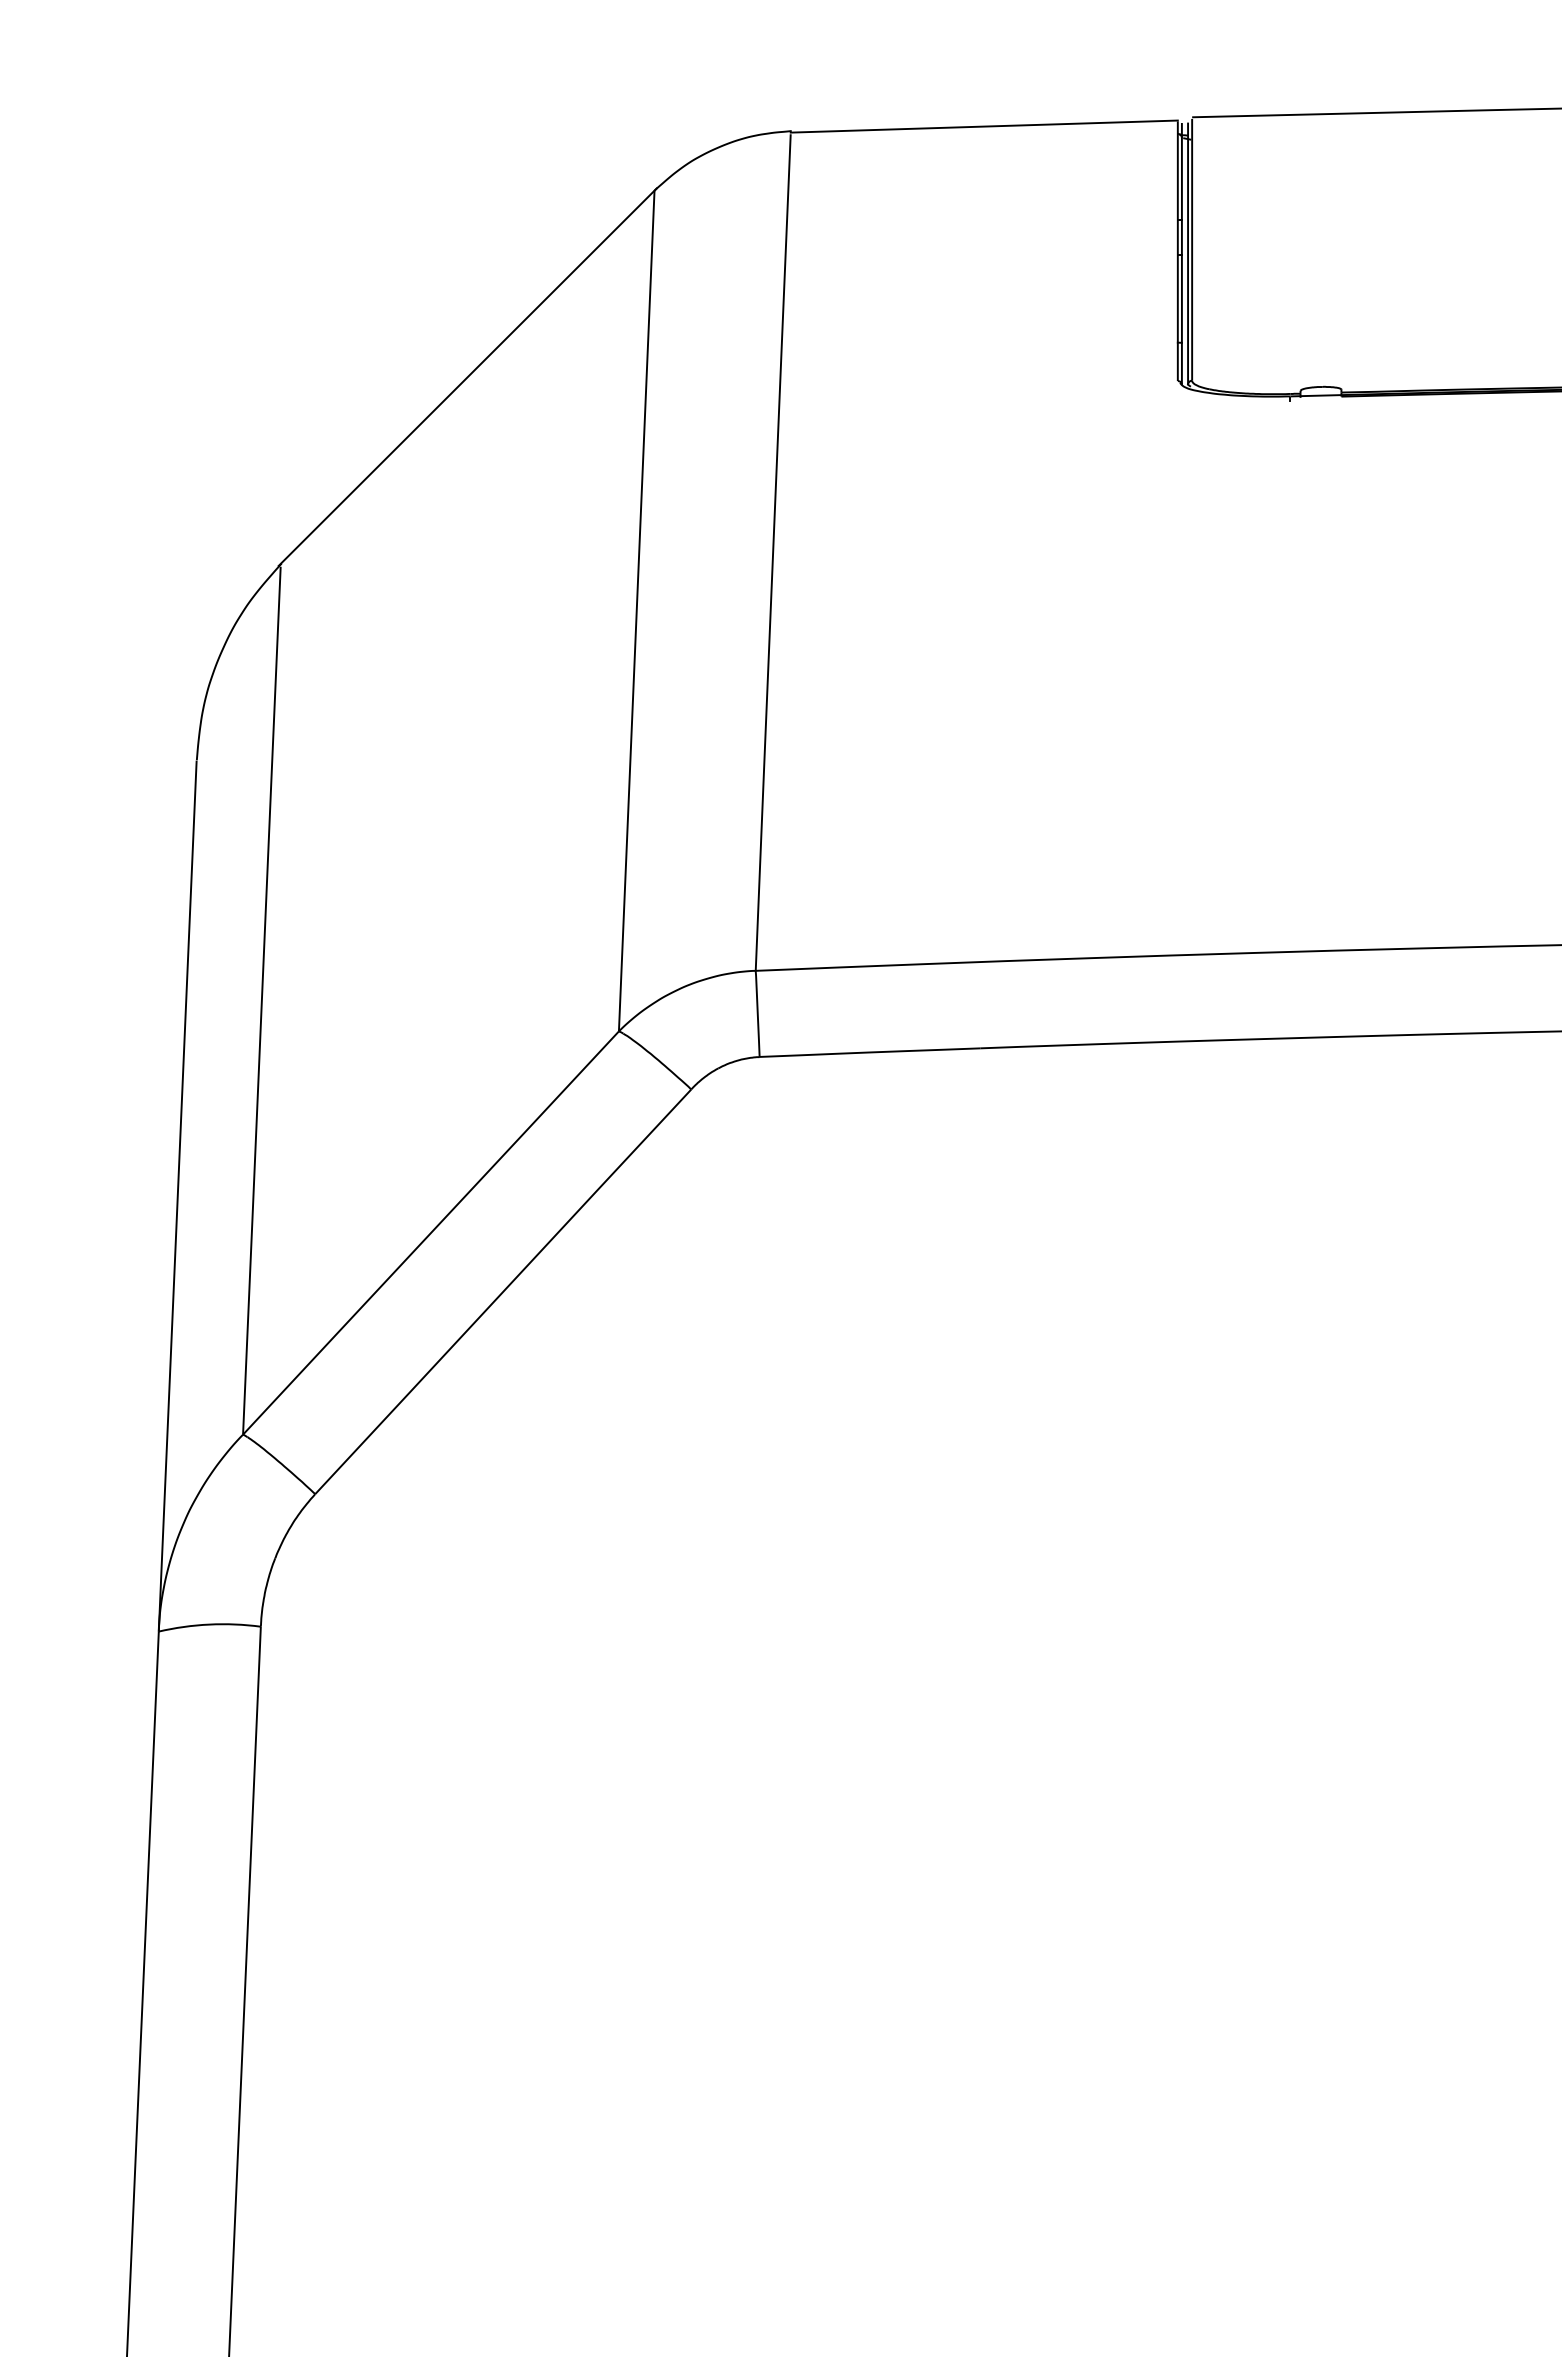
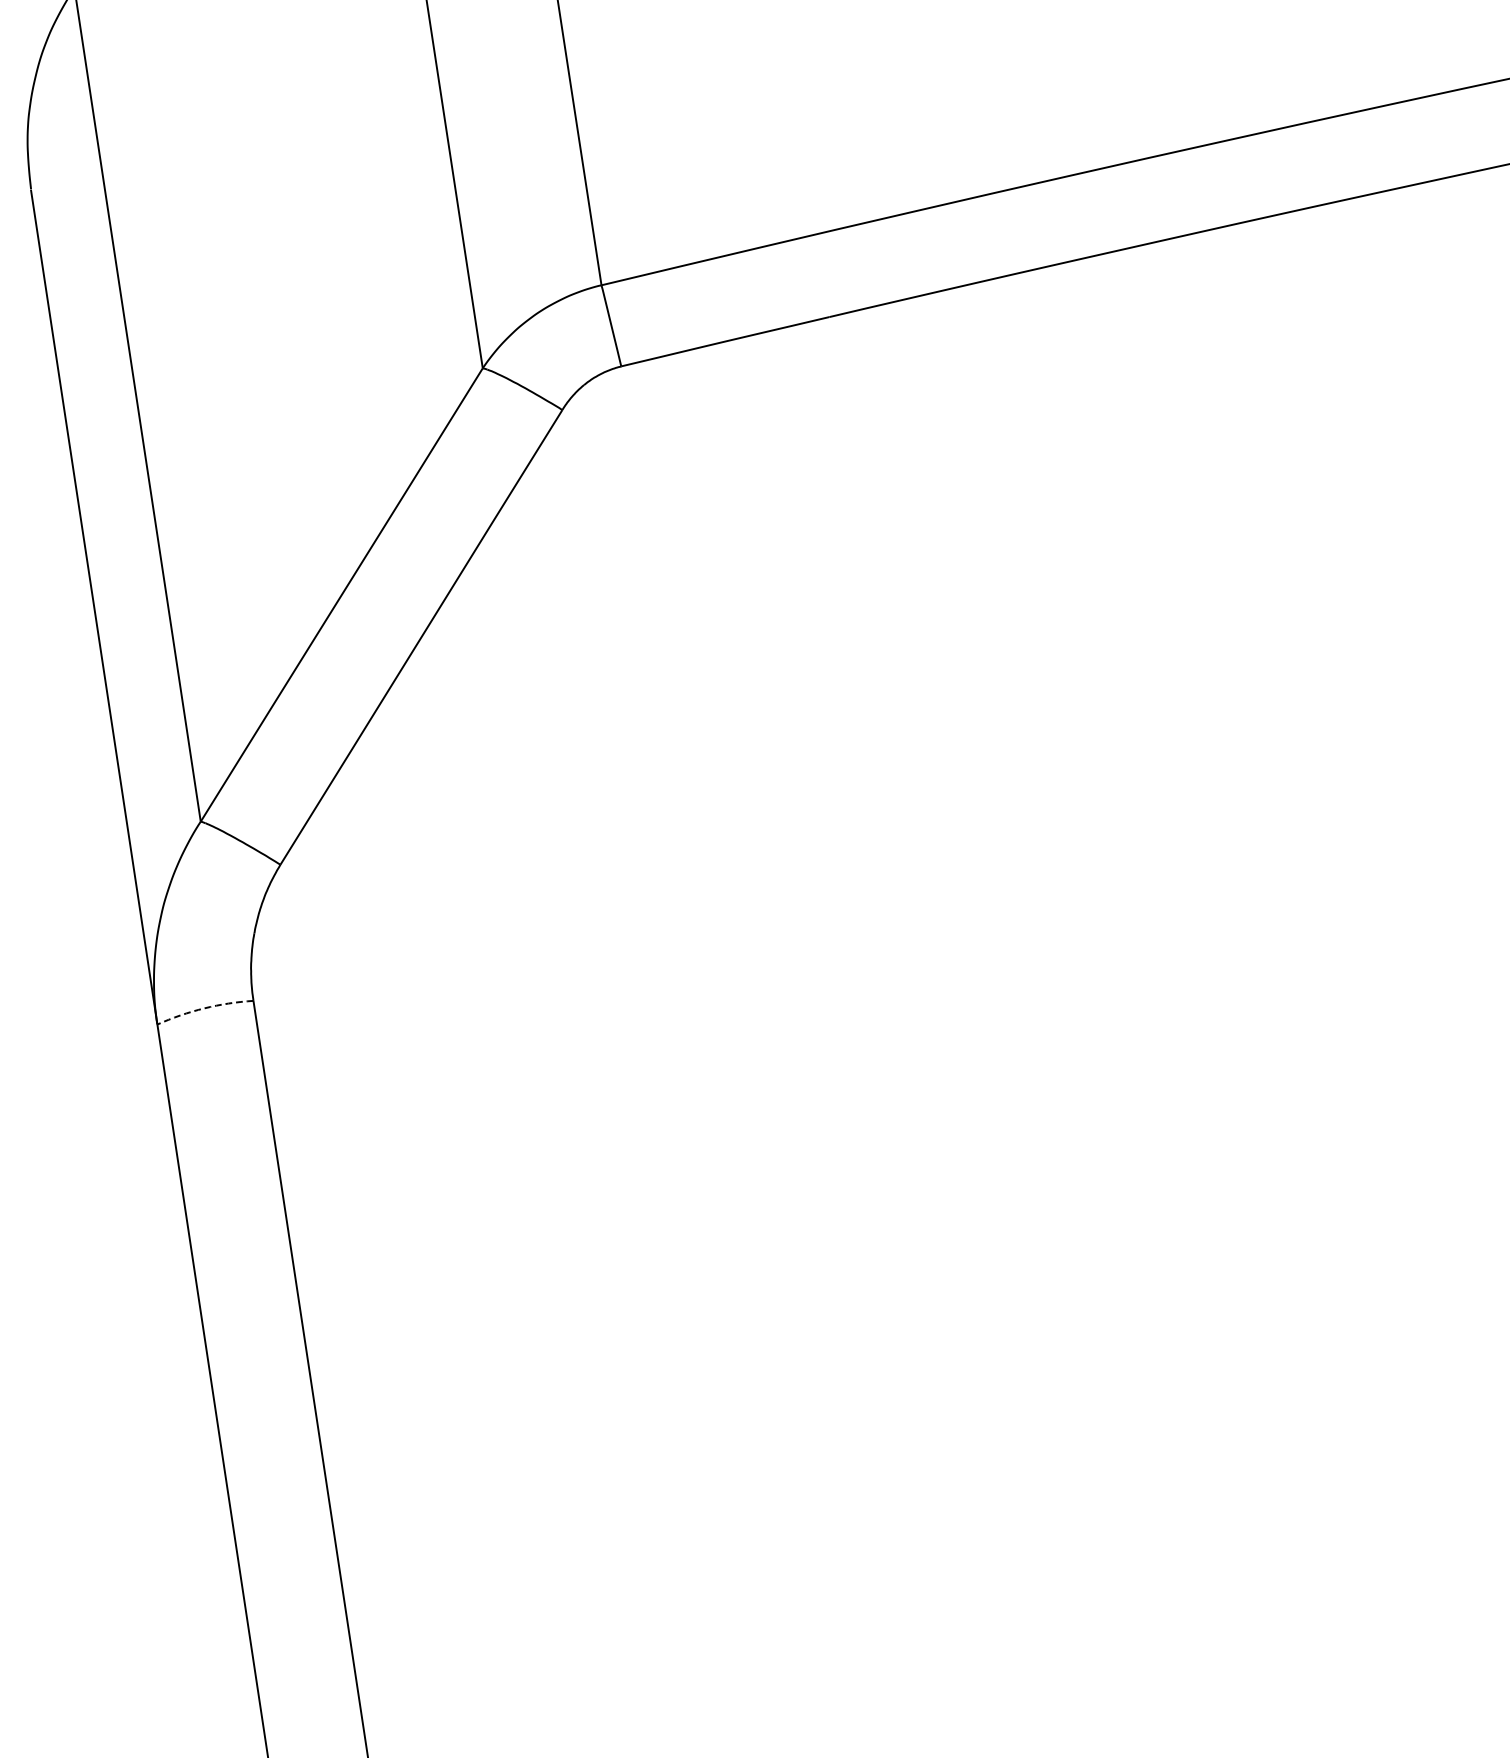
arc: (209, 1624) -> (204, 1008), solid -> dashed

